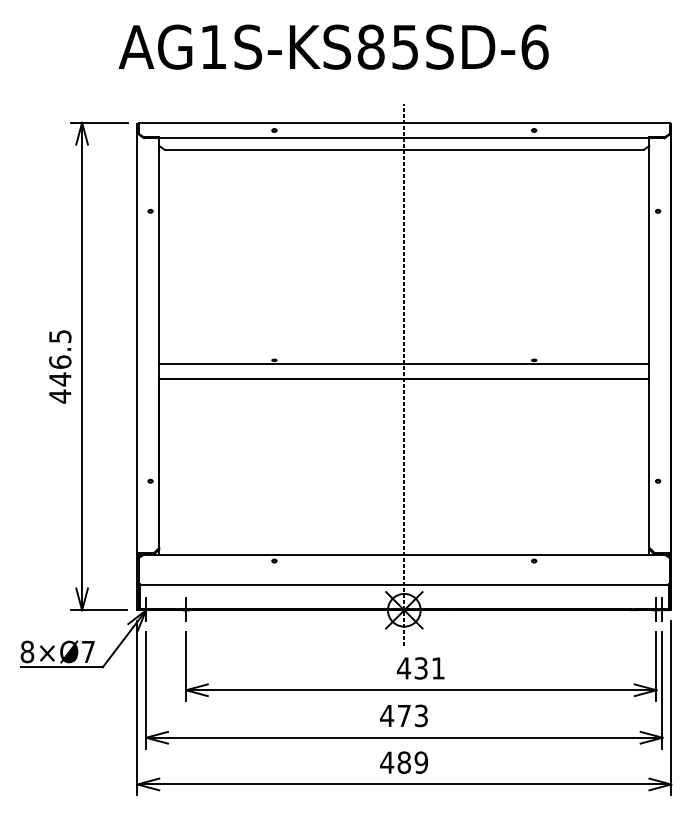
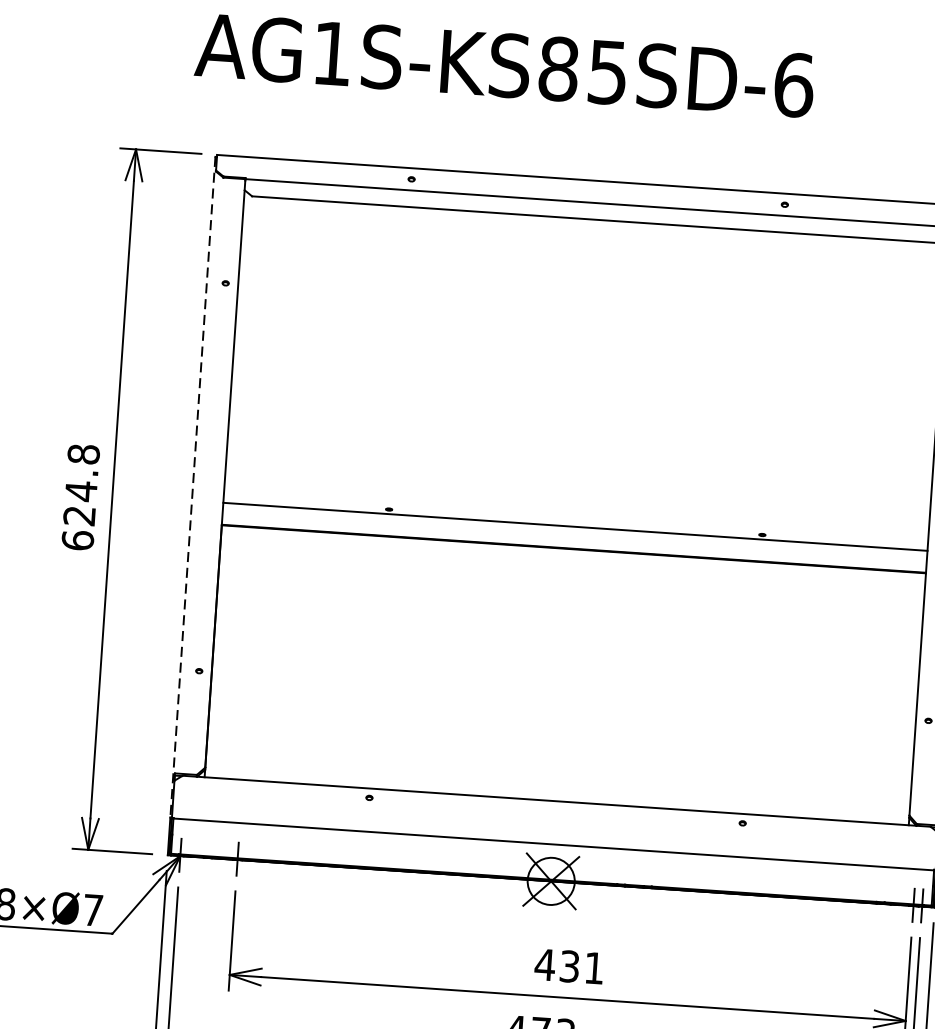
line: (137, 354) -> (192, 487), solid -> dashed
text: (60, 366) -> (81, 497), 446.5 -> 624.8
line: (404, 375) -> (574, 544), removed

